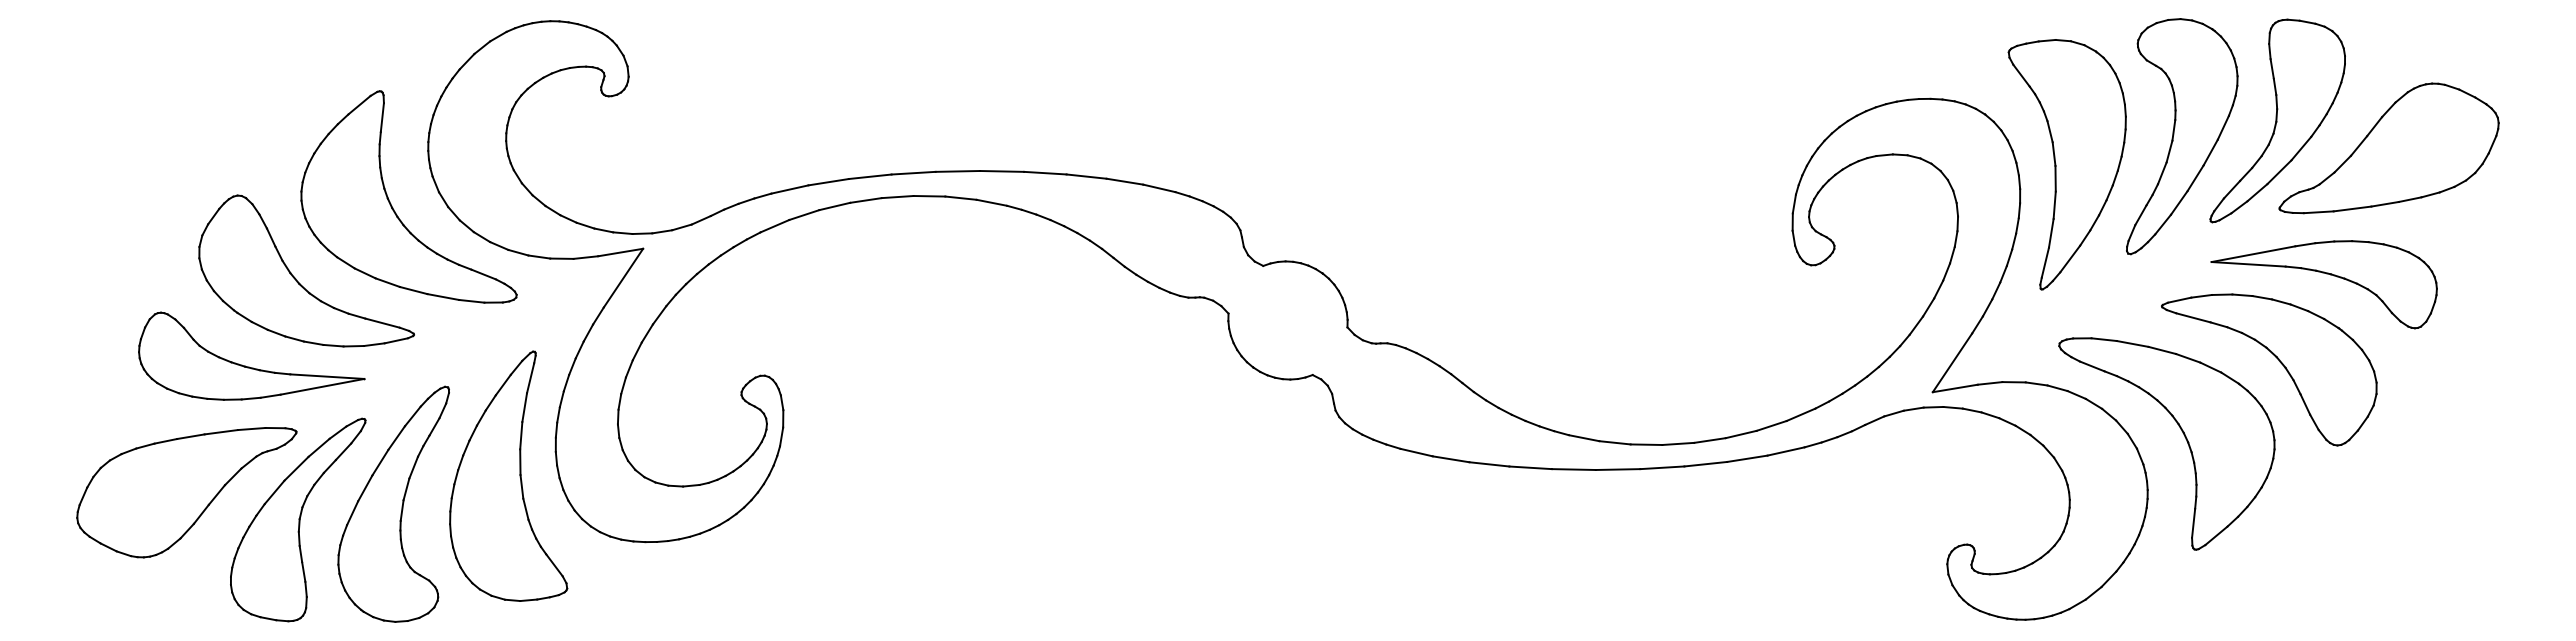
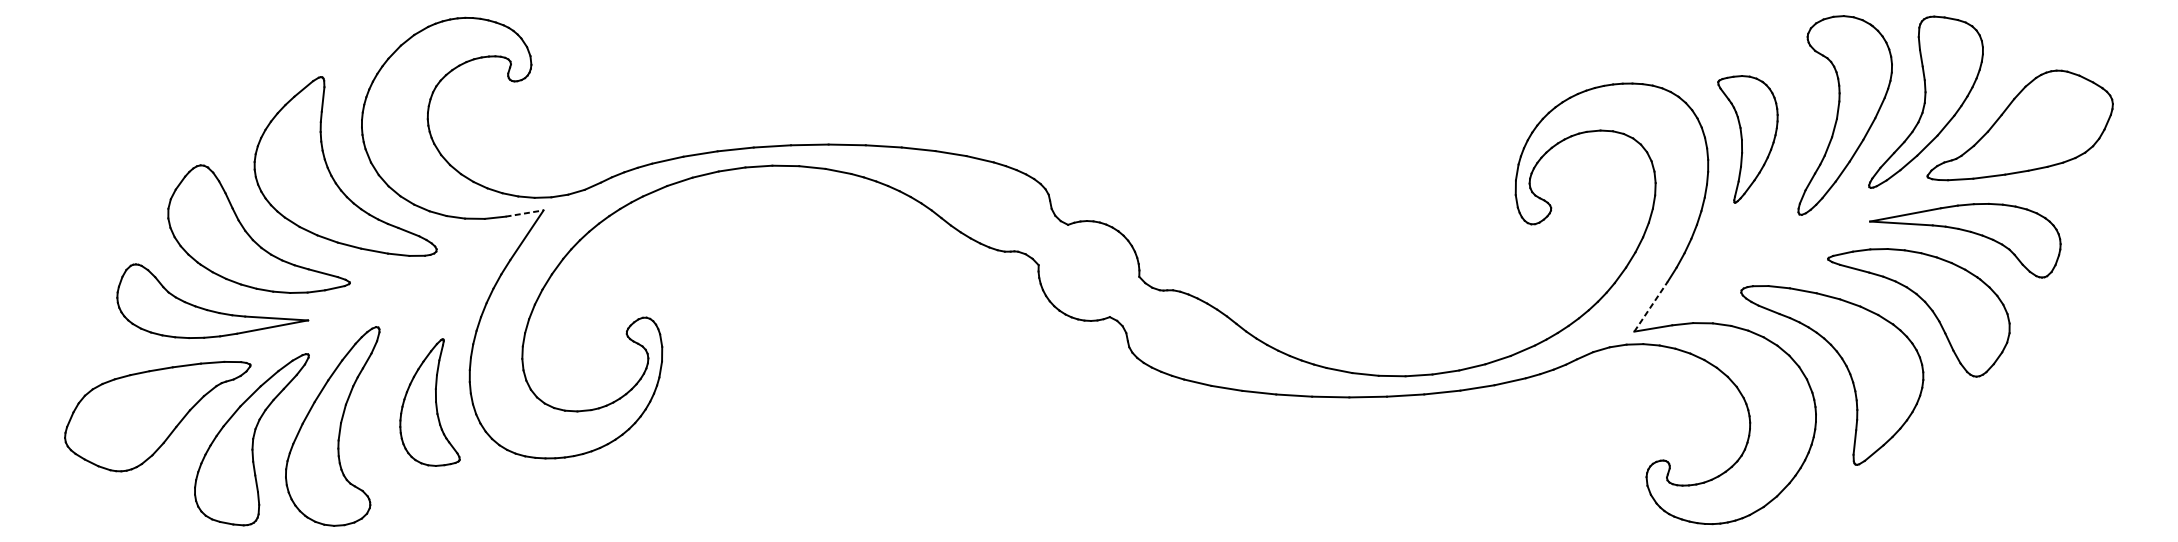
part: (2066, 164) -> (1747, 139), size x0.6
line: (620, 252) -> (524, 213), solid -> dashed
line: (1952, 362) -> (1650, 306), solid -> dashed
part: (508, 475) -> (429, 402), size x0.6

